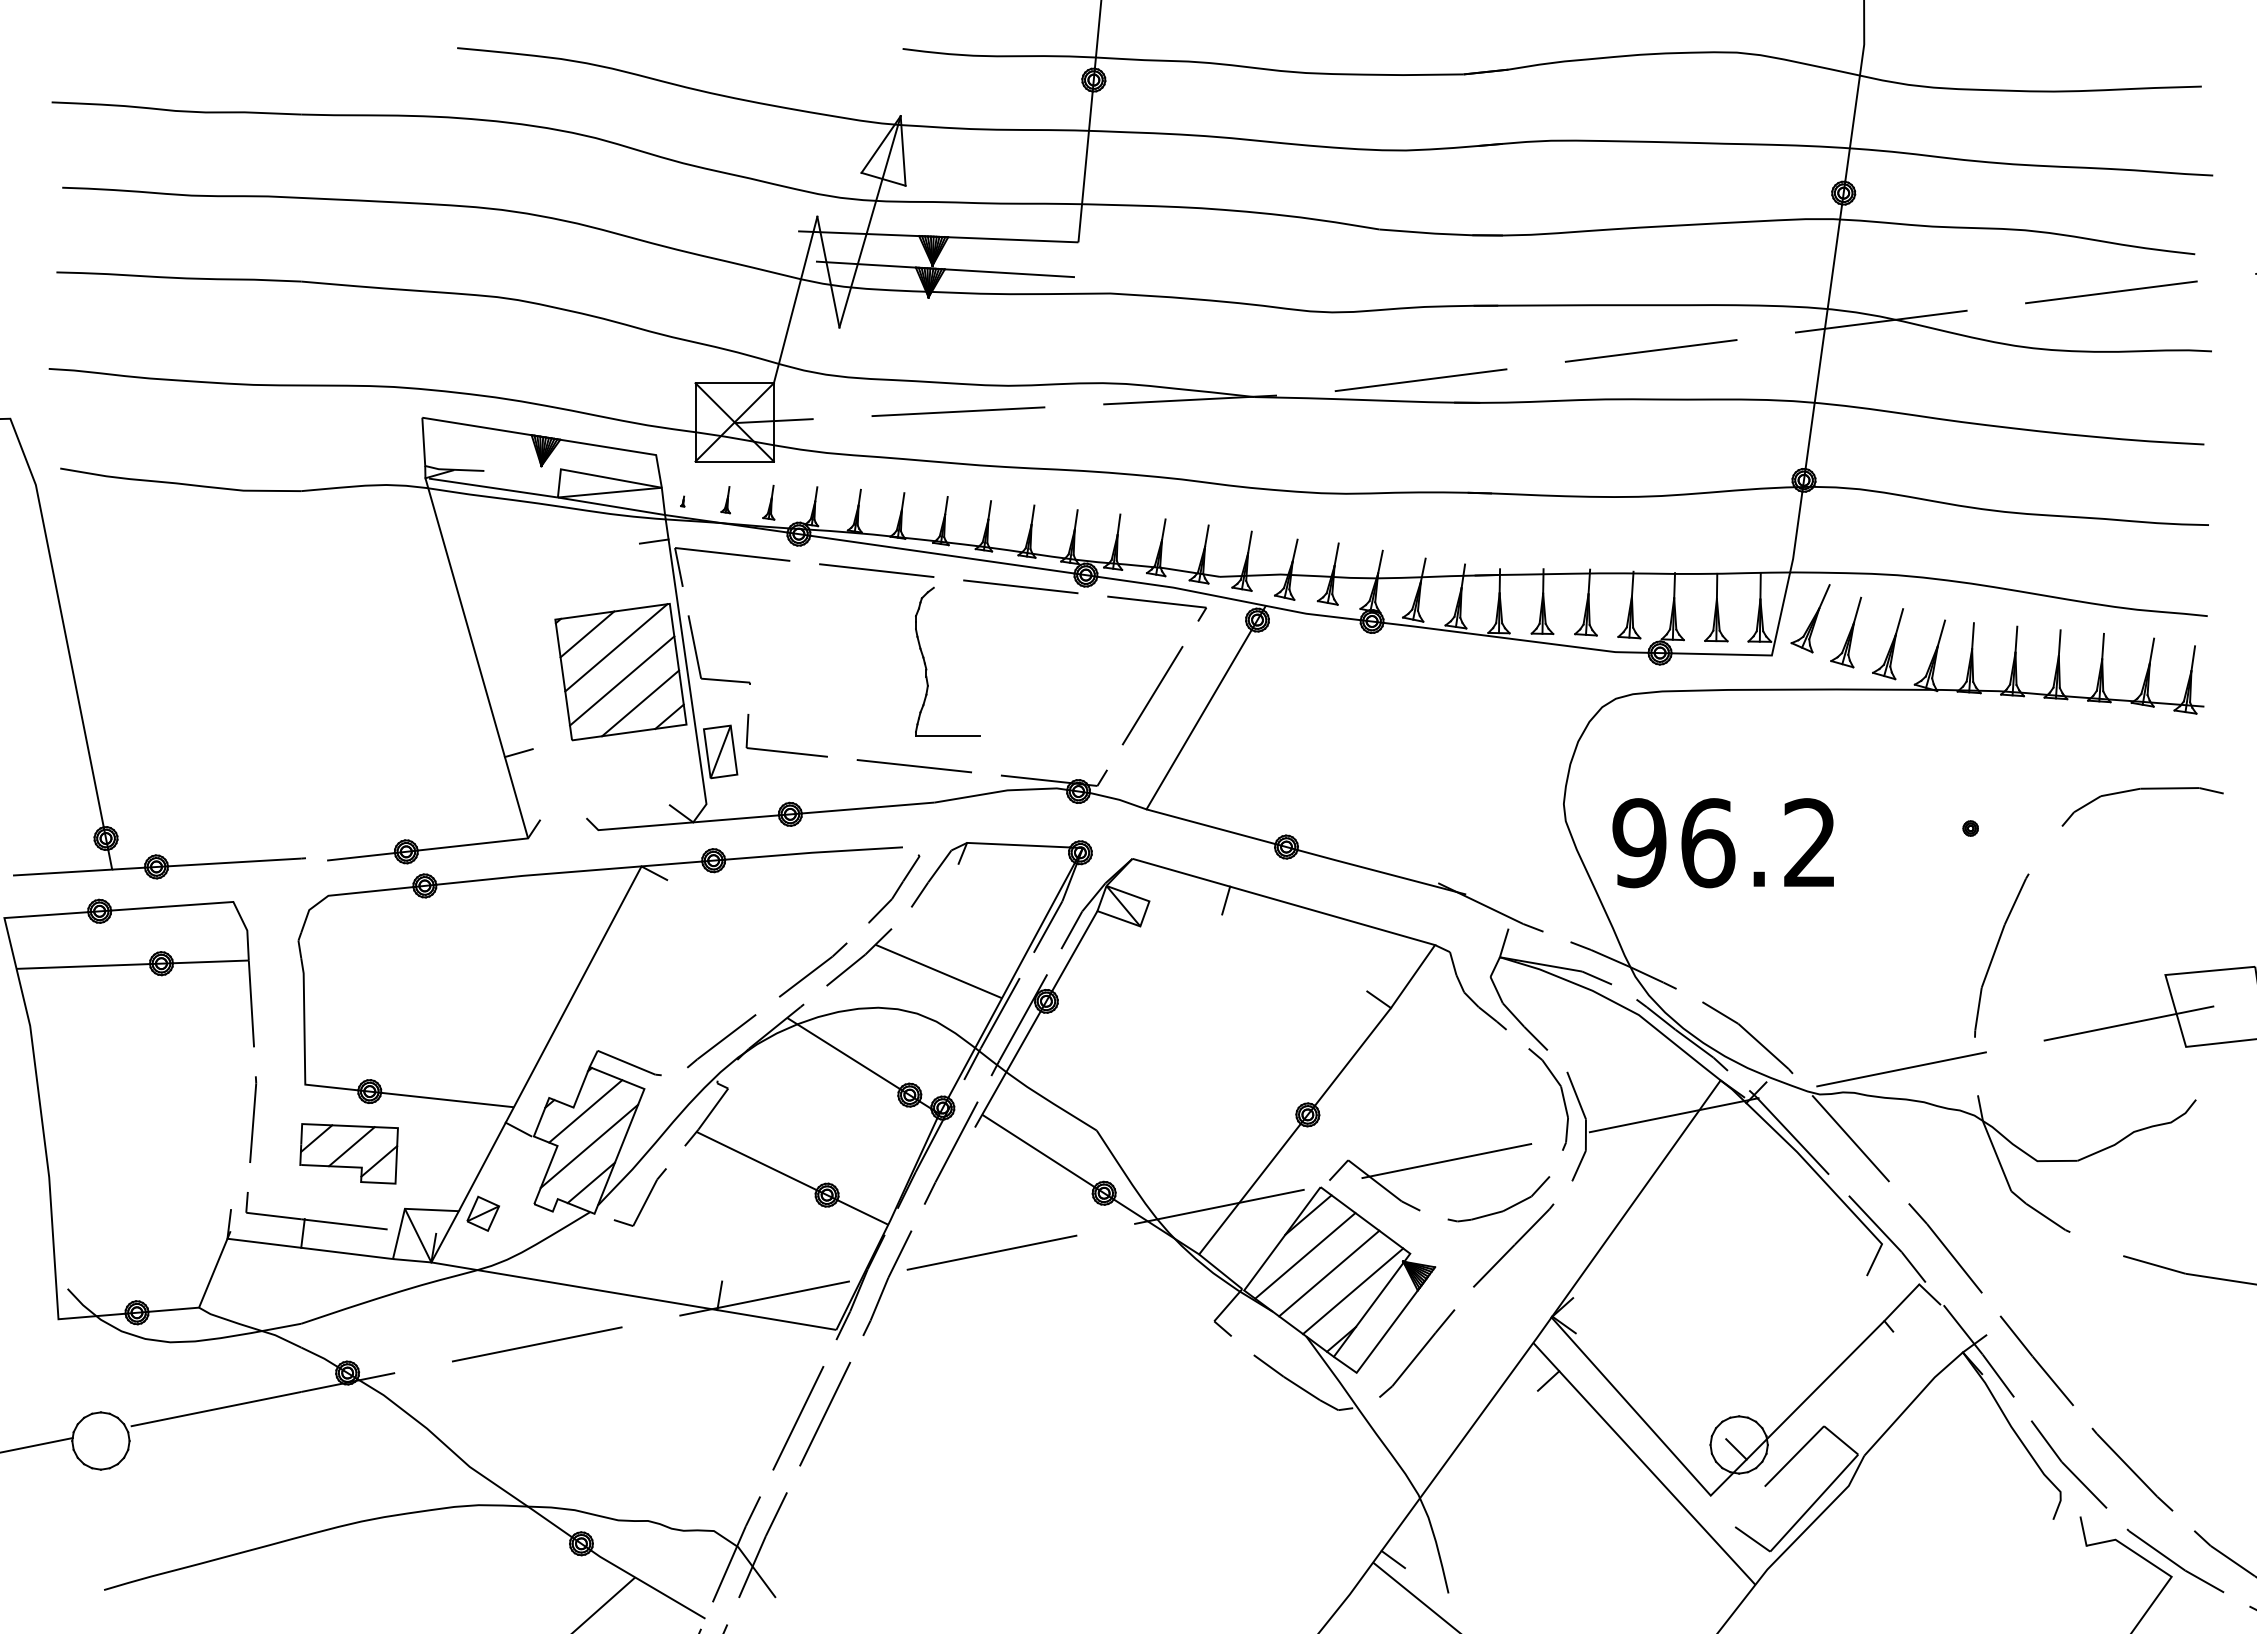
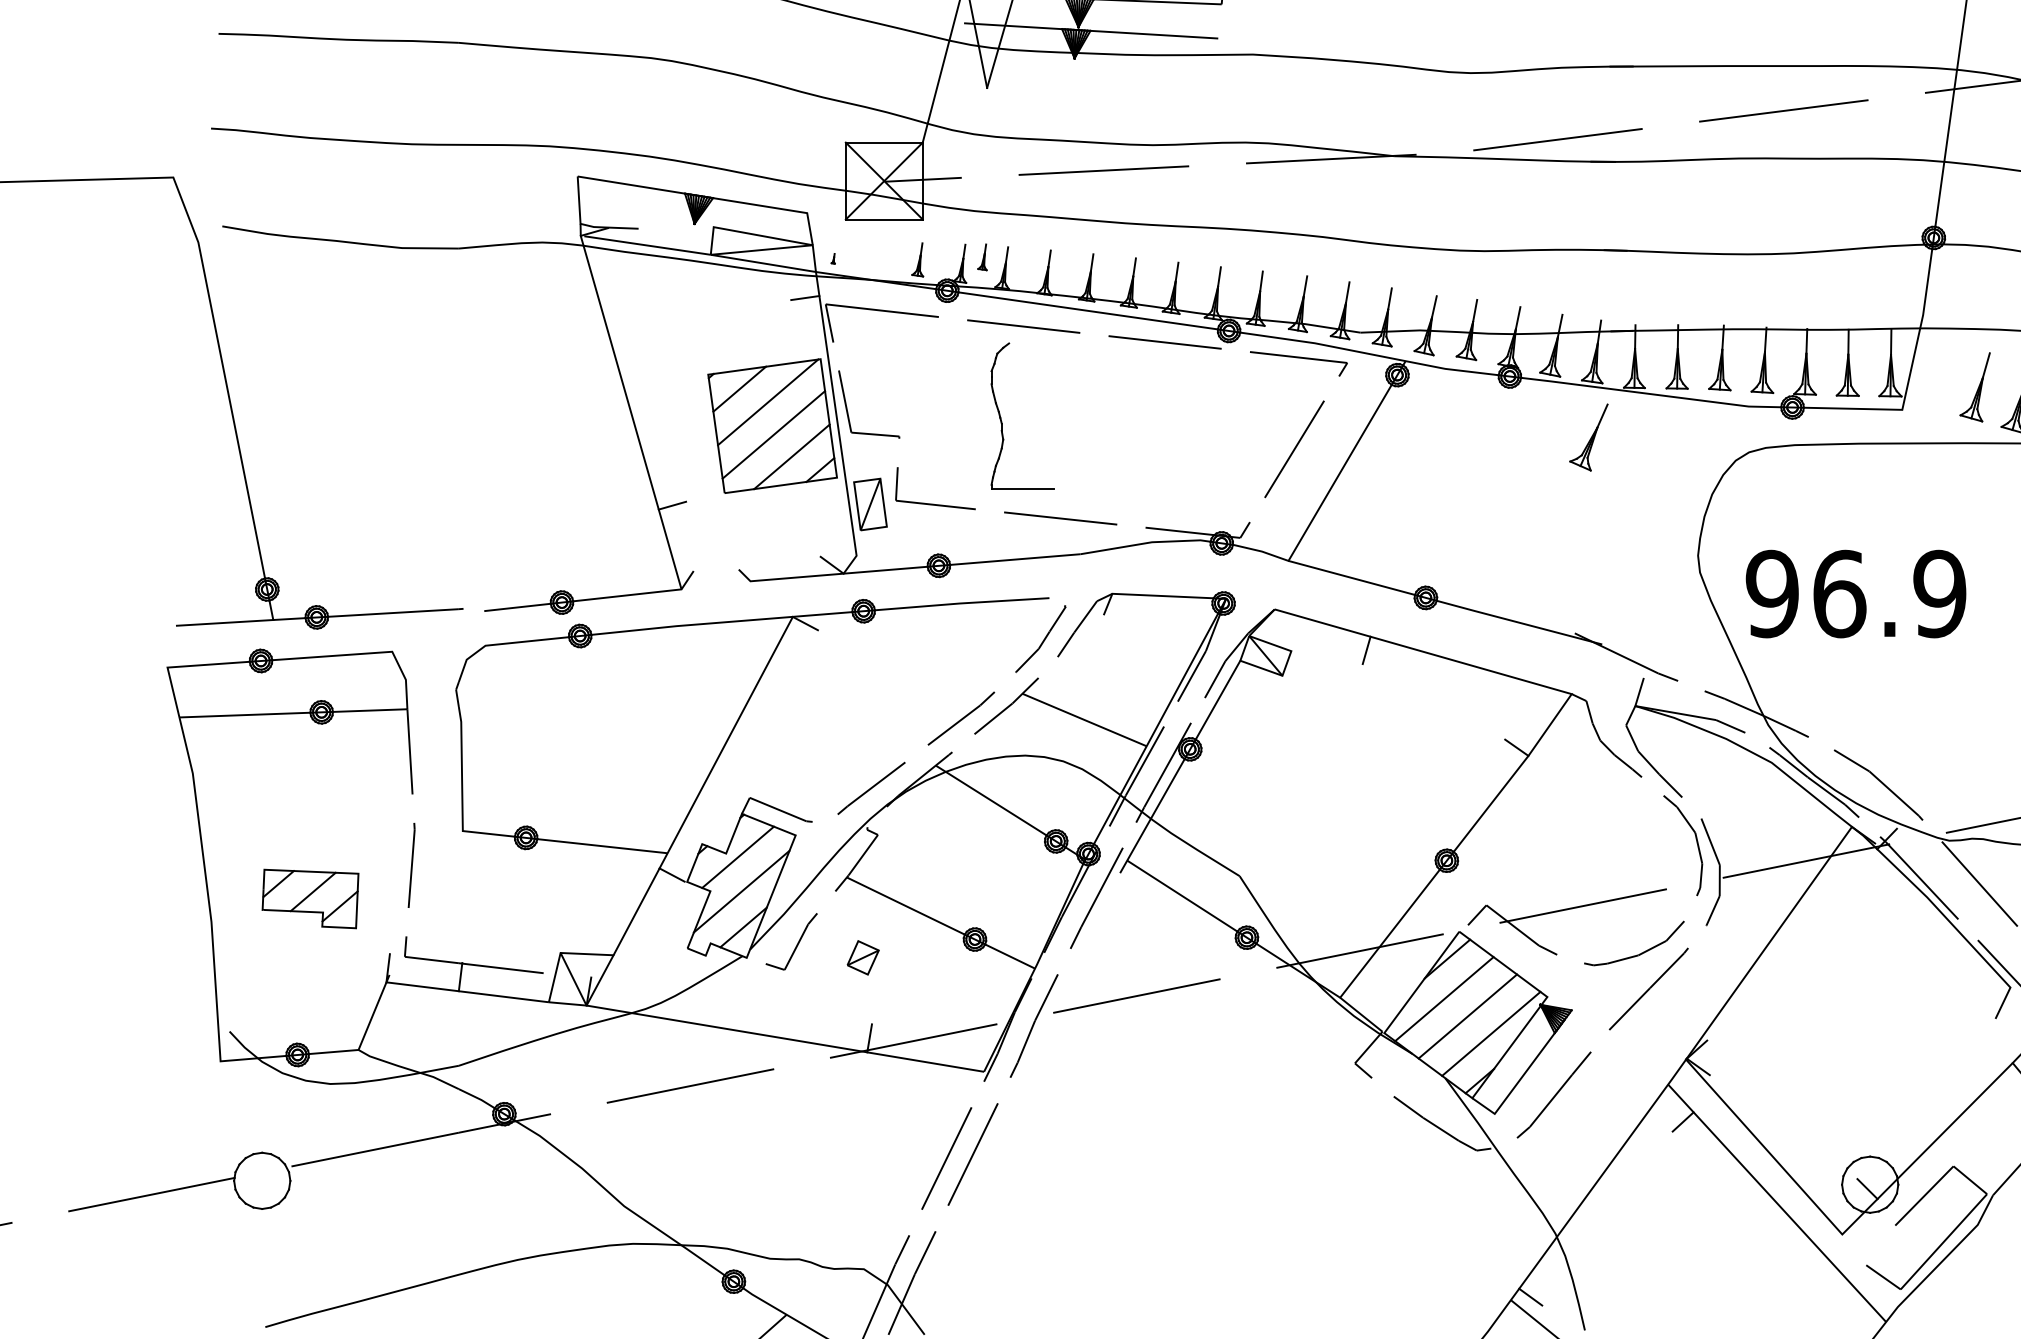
part: (725, 500) -> (982, 257), moved
part: (1810, 618) -> (1588, 437), moved
part: (927, 668) -> (1002, 422), moved
text: (1810, 843) -> (1940, 594), 96.2 -> 96.9
part: (348, 1153) -> (309, 898), moved
part: (482, 1213) -> (862, 957), moved

